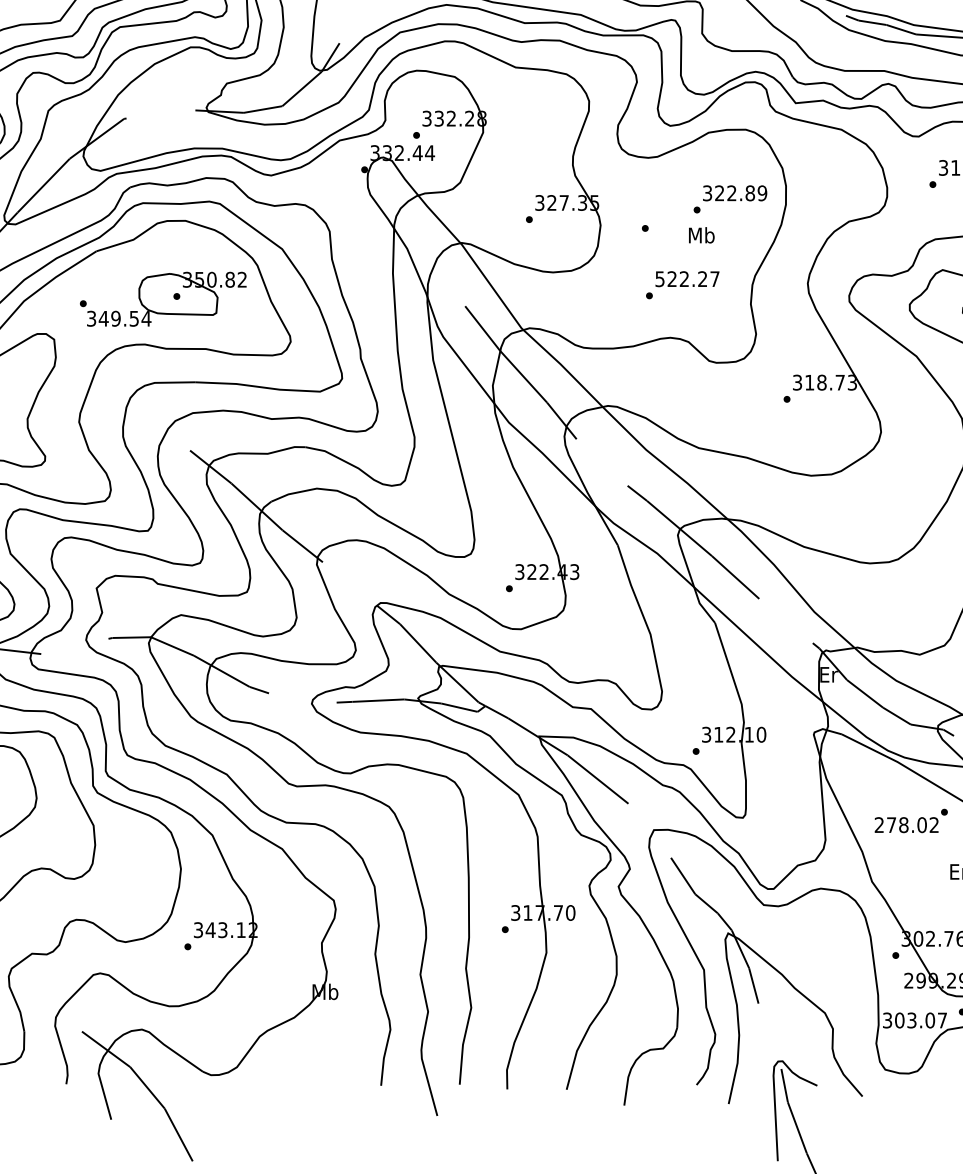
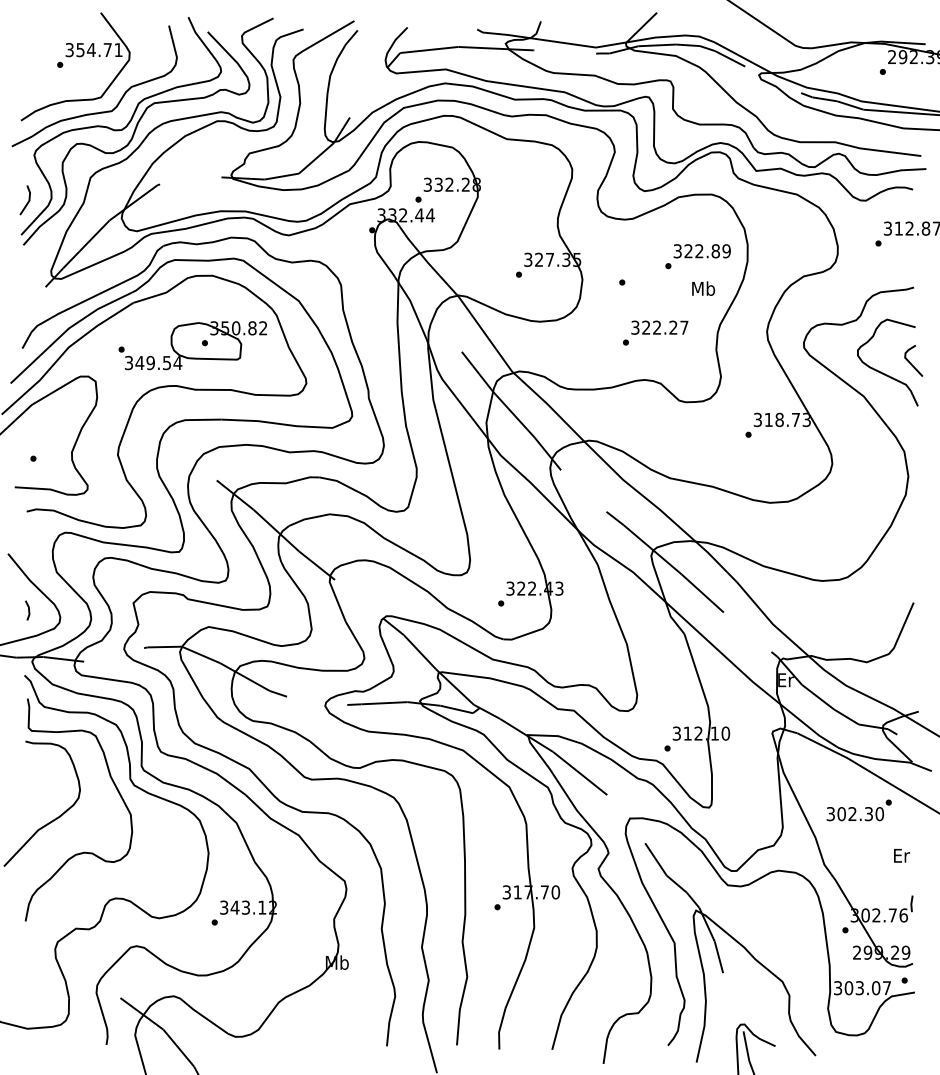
text: (701, 235) -> (703, 288), moved
text: (660, 278) -> (635, 327), 522.27 -> 322.27
text: (907, 825) -> (855, 814), 278.02 -> 302.30

